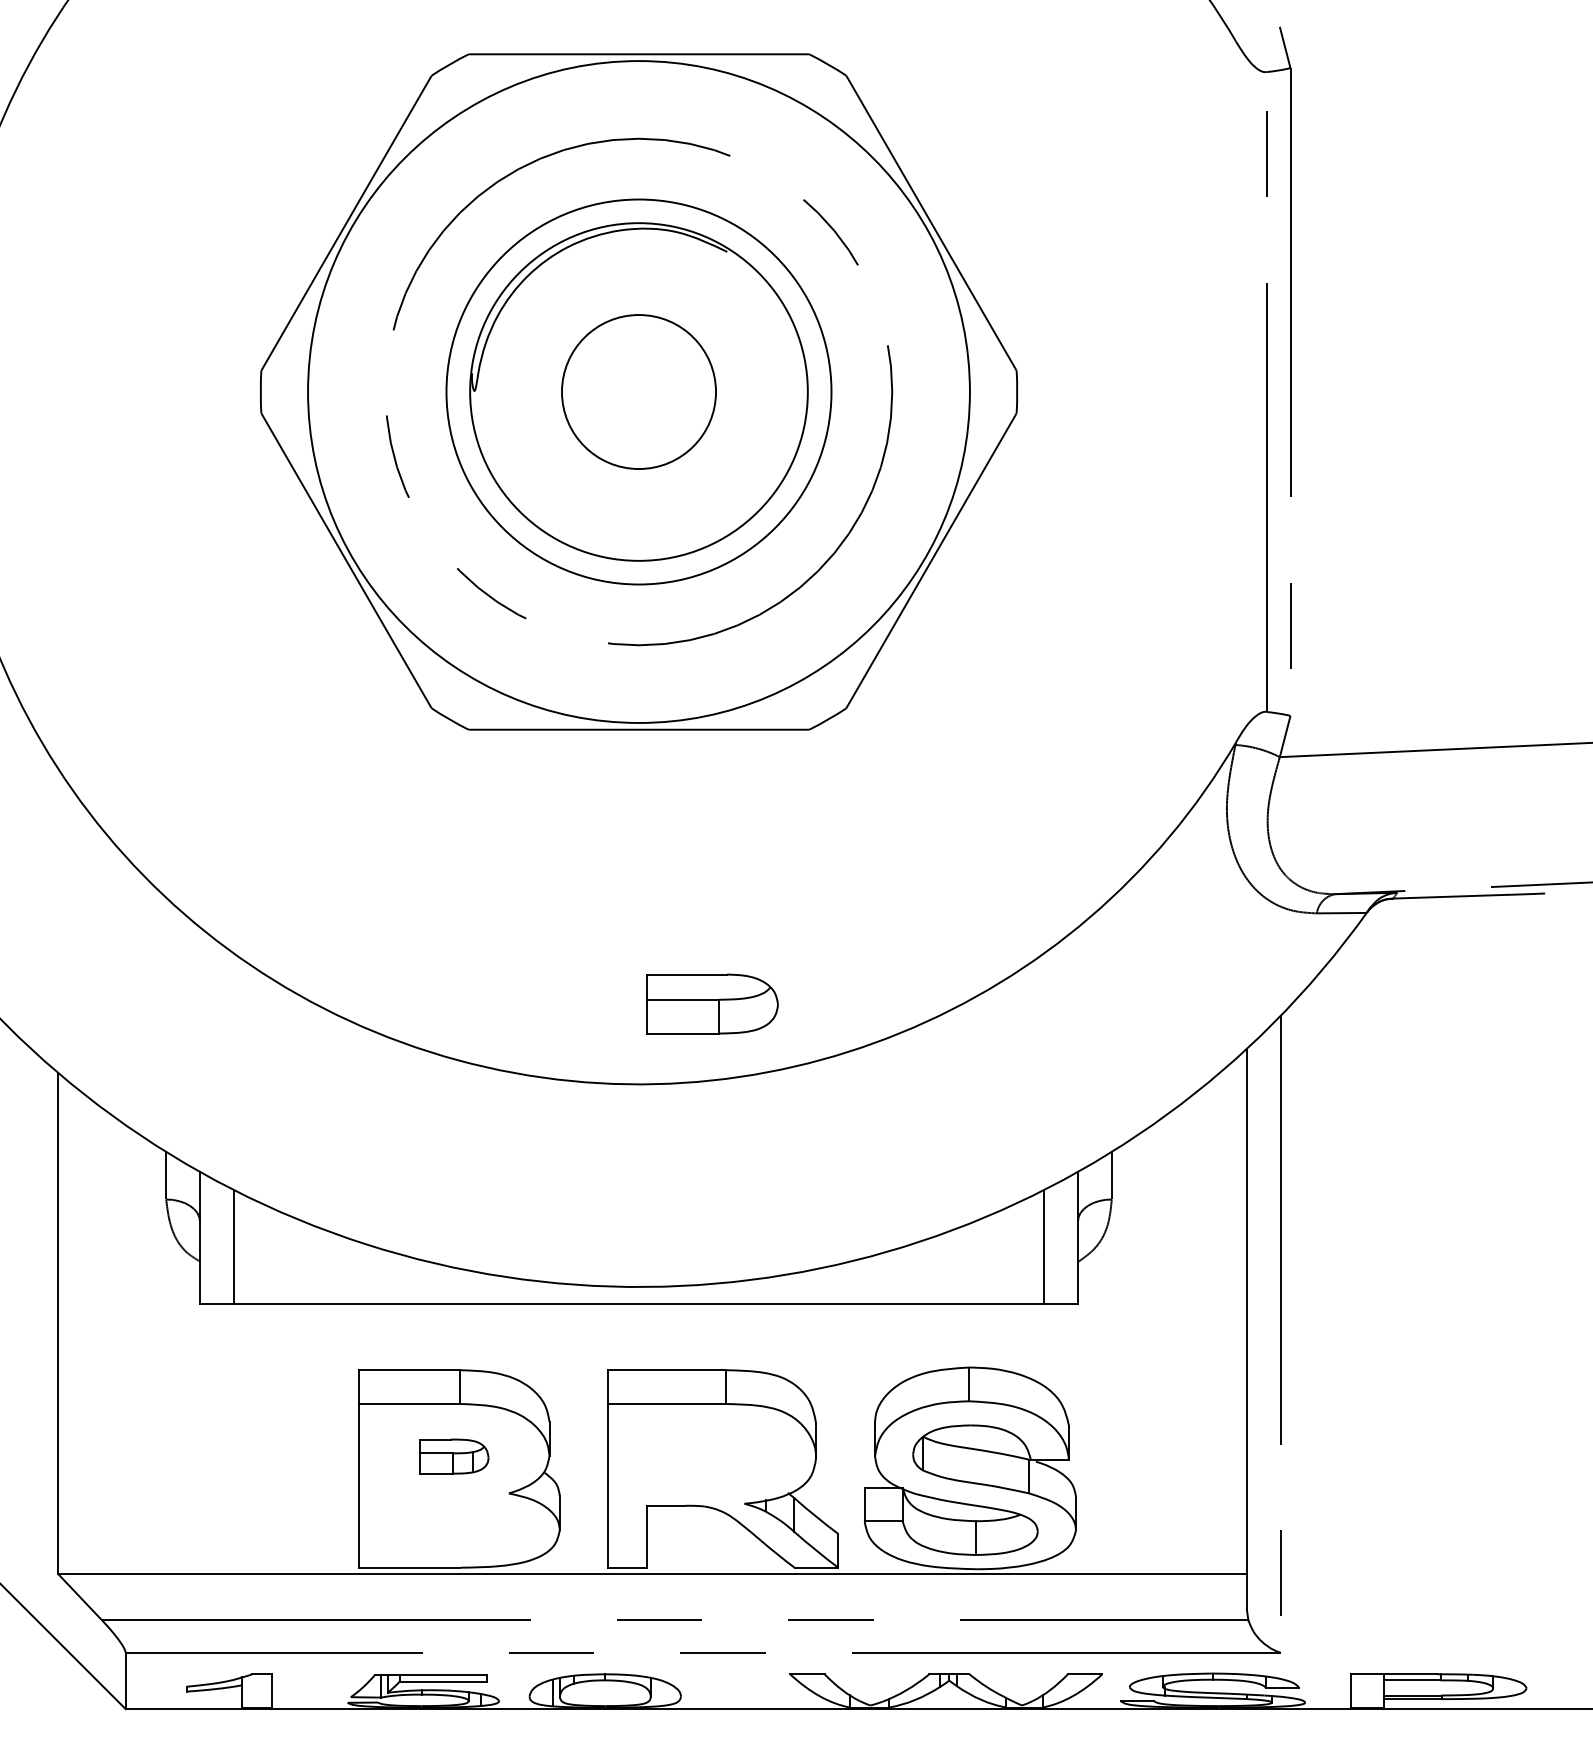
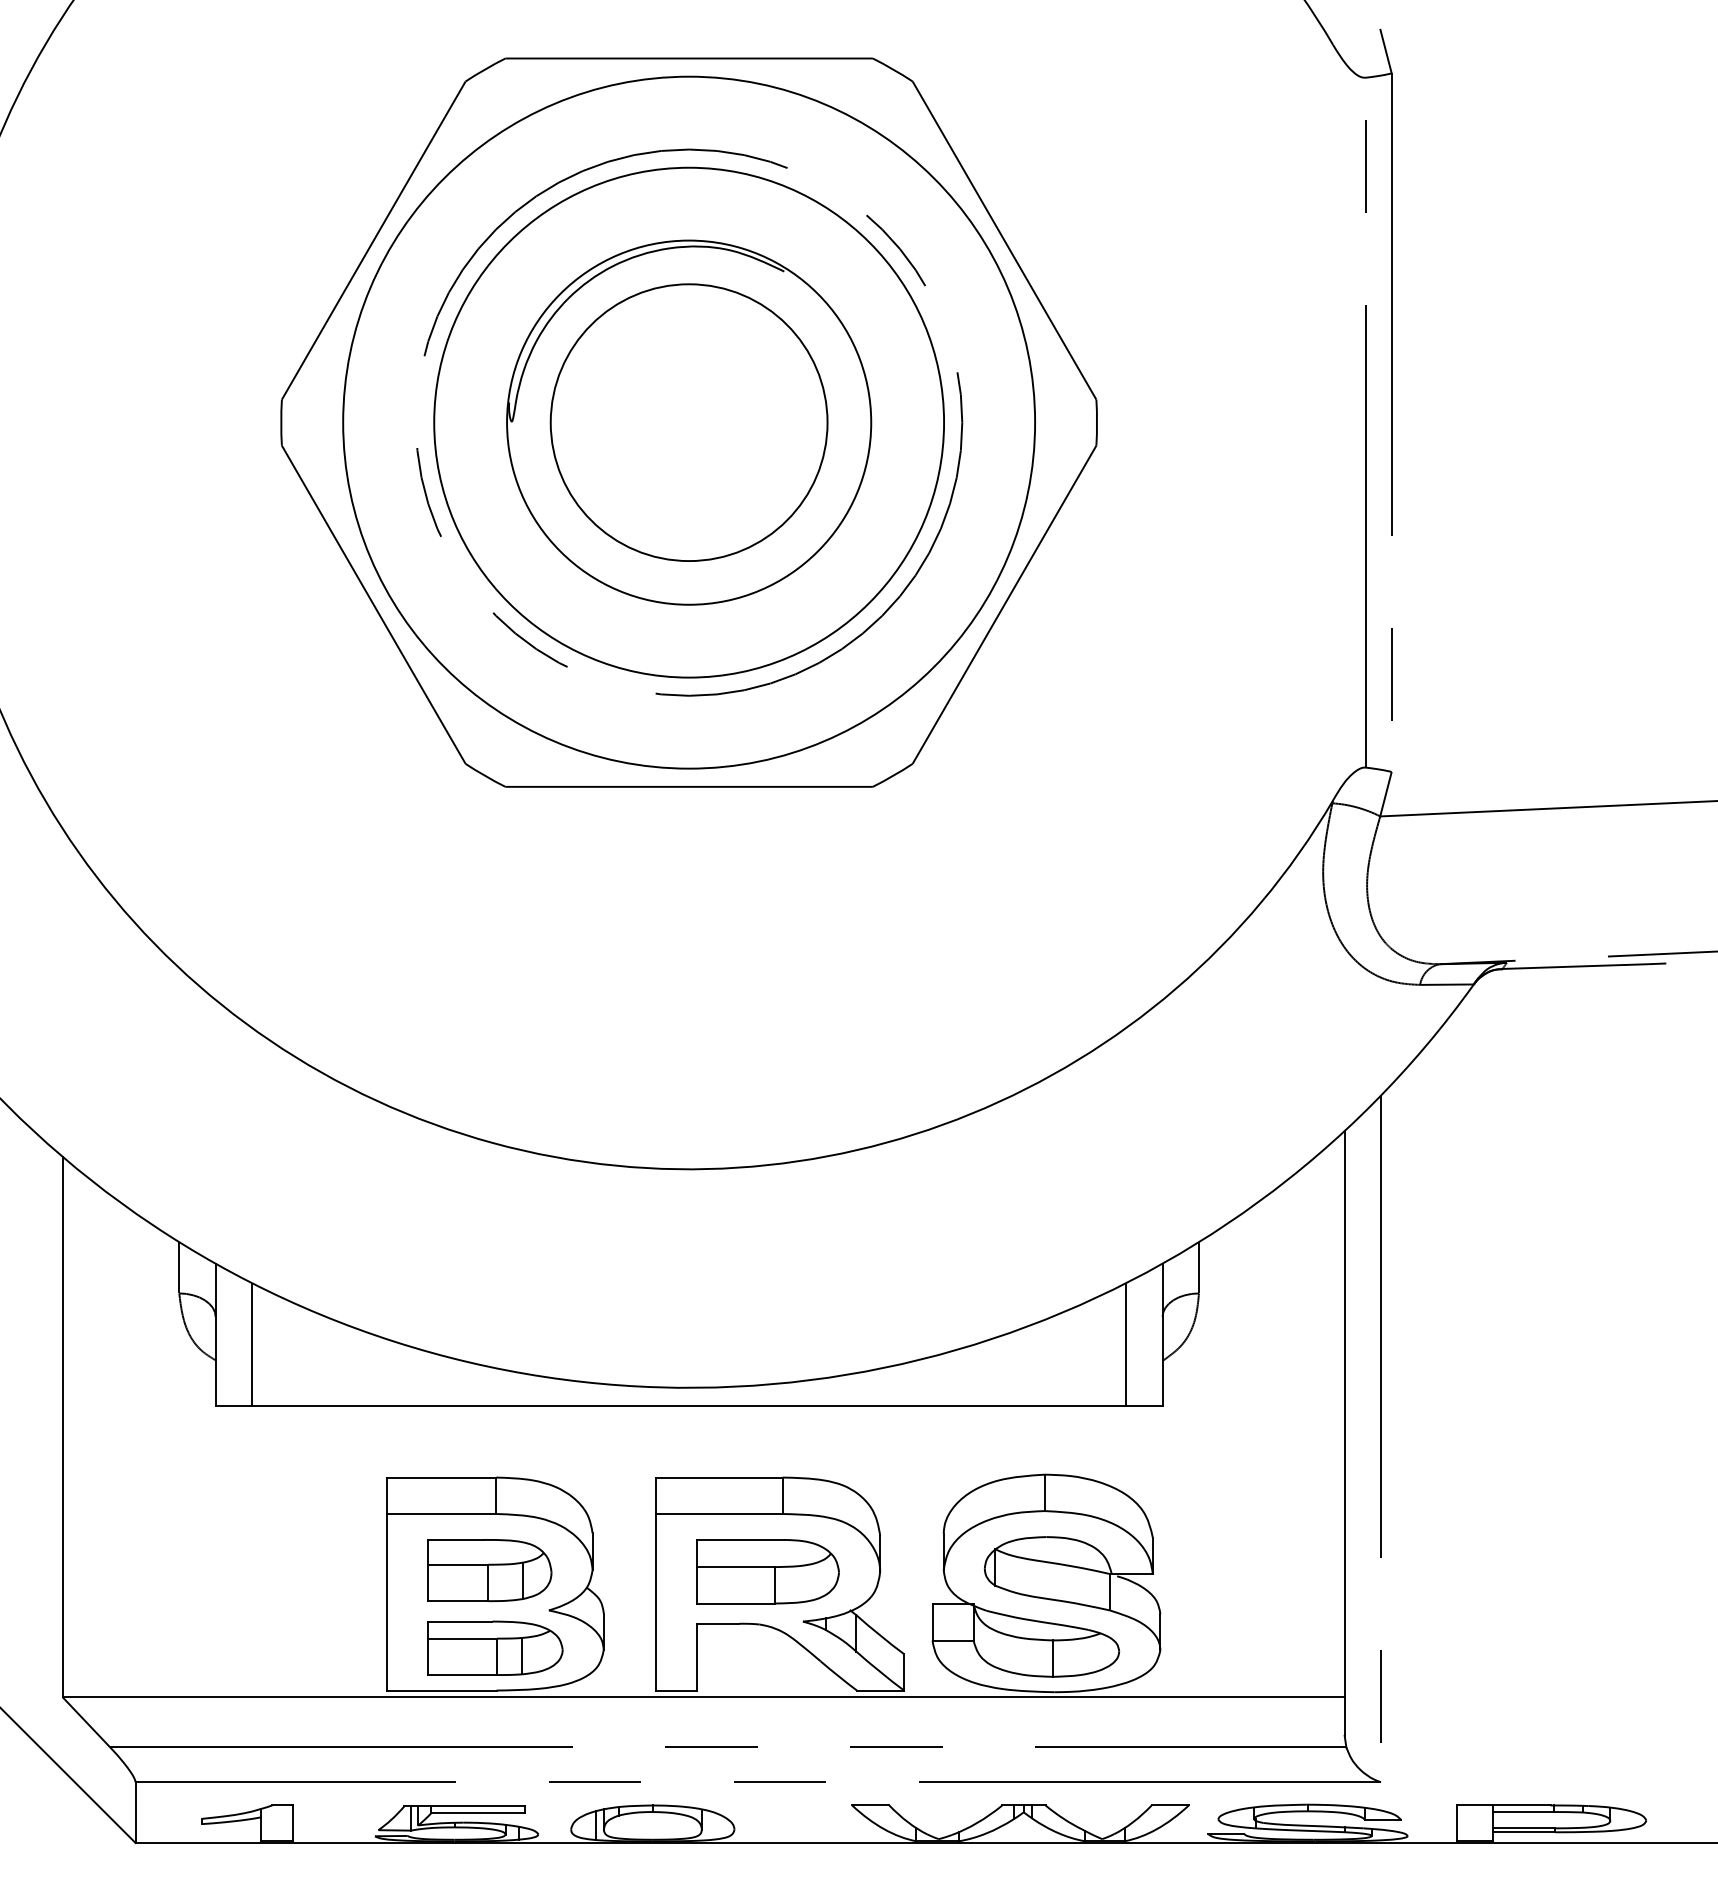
circle: (638, 391) -> (688, 422), size x1.67
circle: (639, 391) -> (689, 422), size x0.71
circle: (639, 391) -> (689, 422), size x1.67
part: (711, 1003) -> (767, 1571), moved
part: (453, 1456) -> (489, 1570), size x1.67
part: (459, 1527) -> (495, 1647), added

